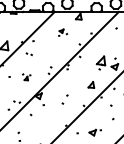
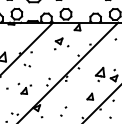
part: (62, 32) -> (61, 43), size x1.67
part: (26, 77) -> (24, 89), size x1.67

